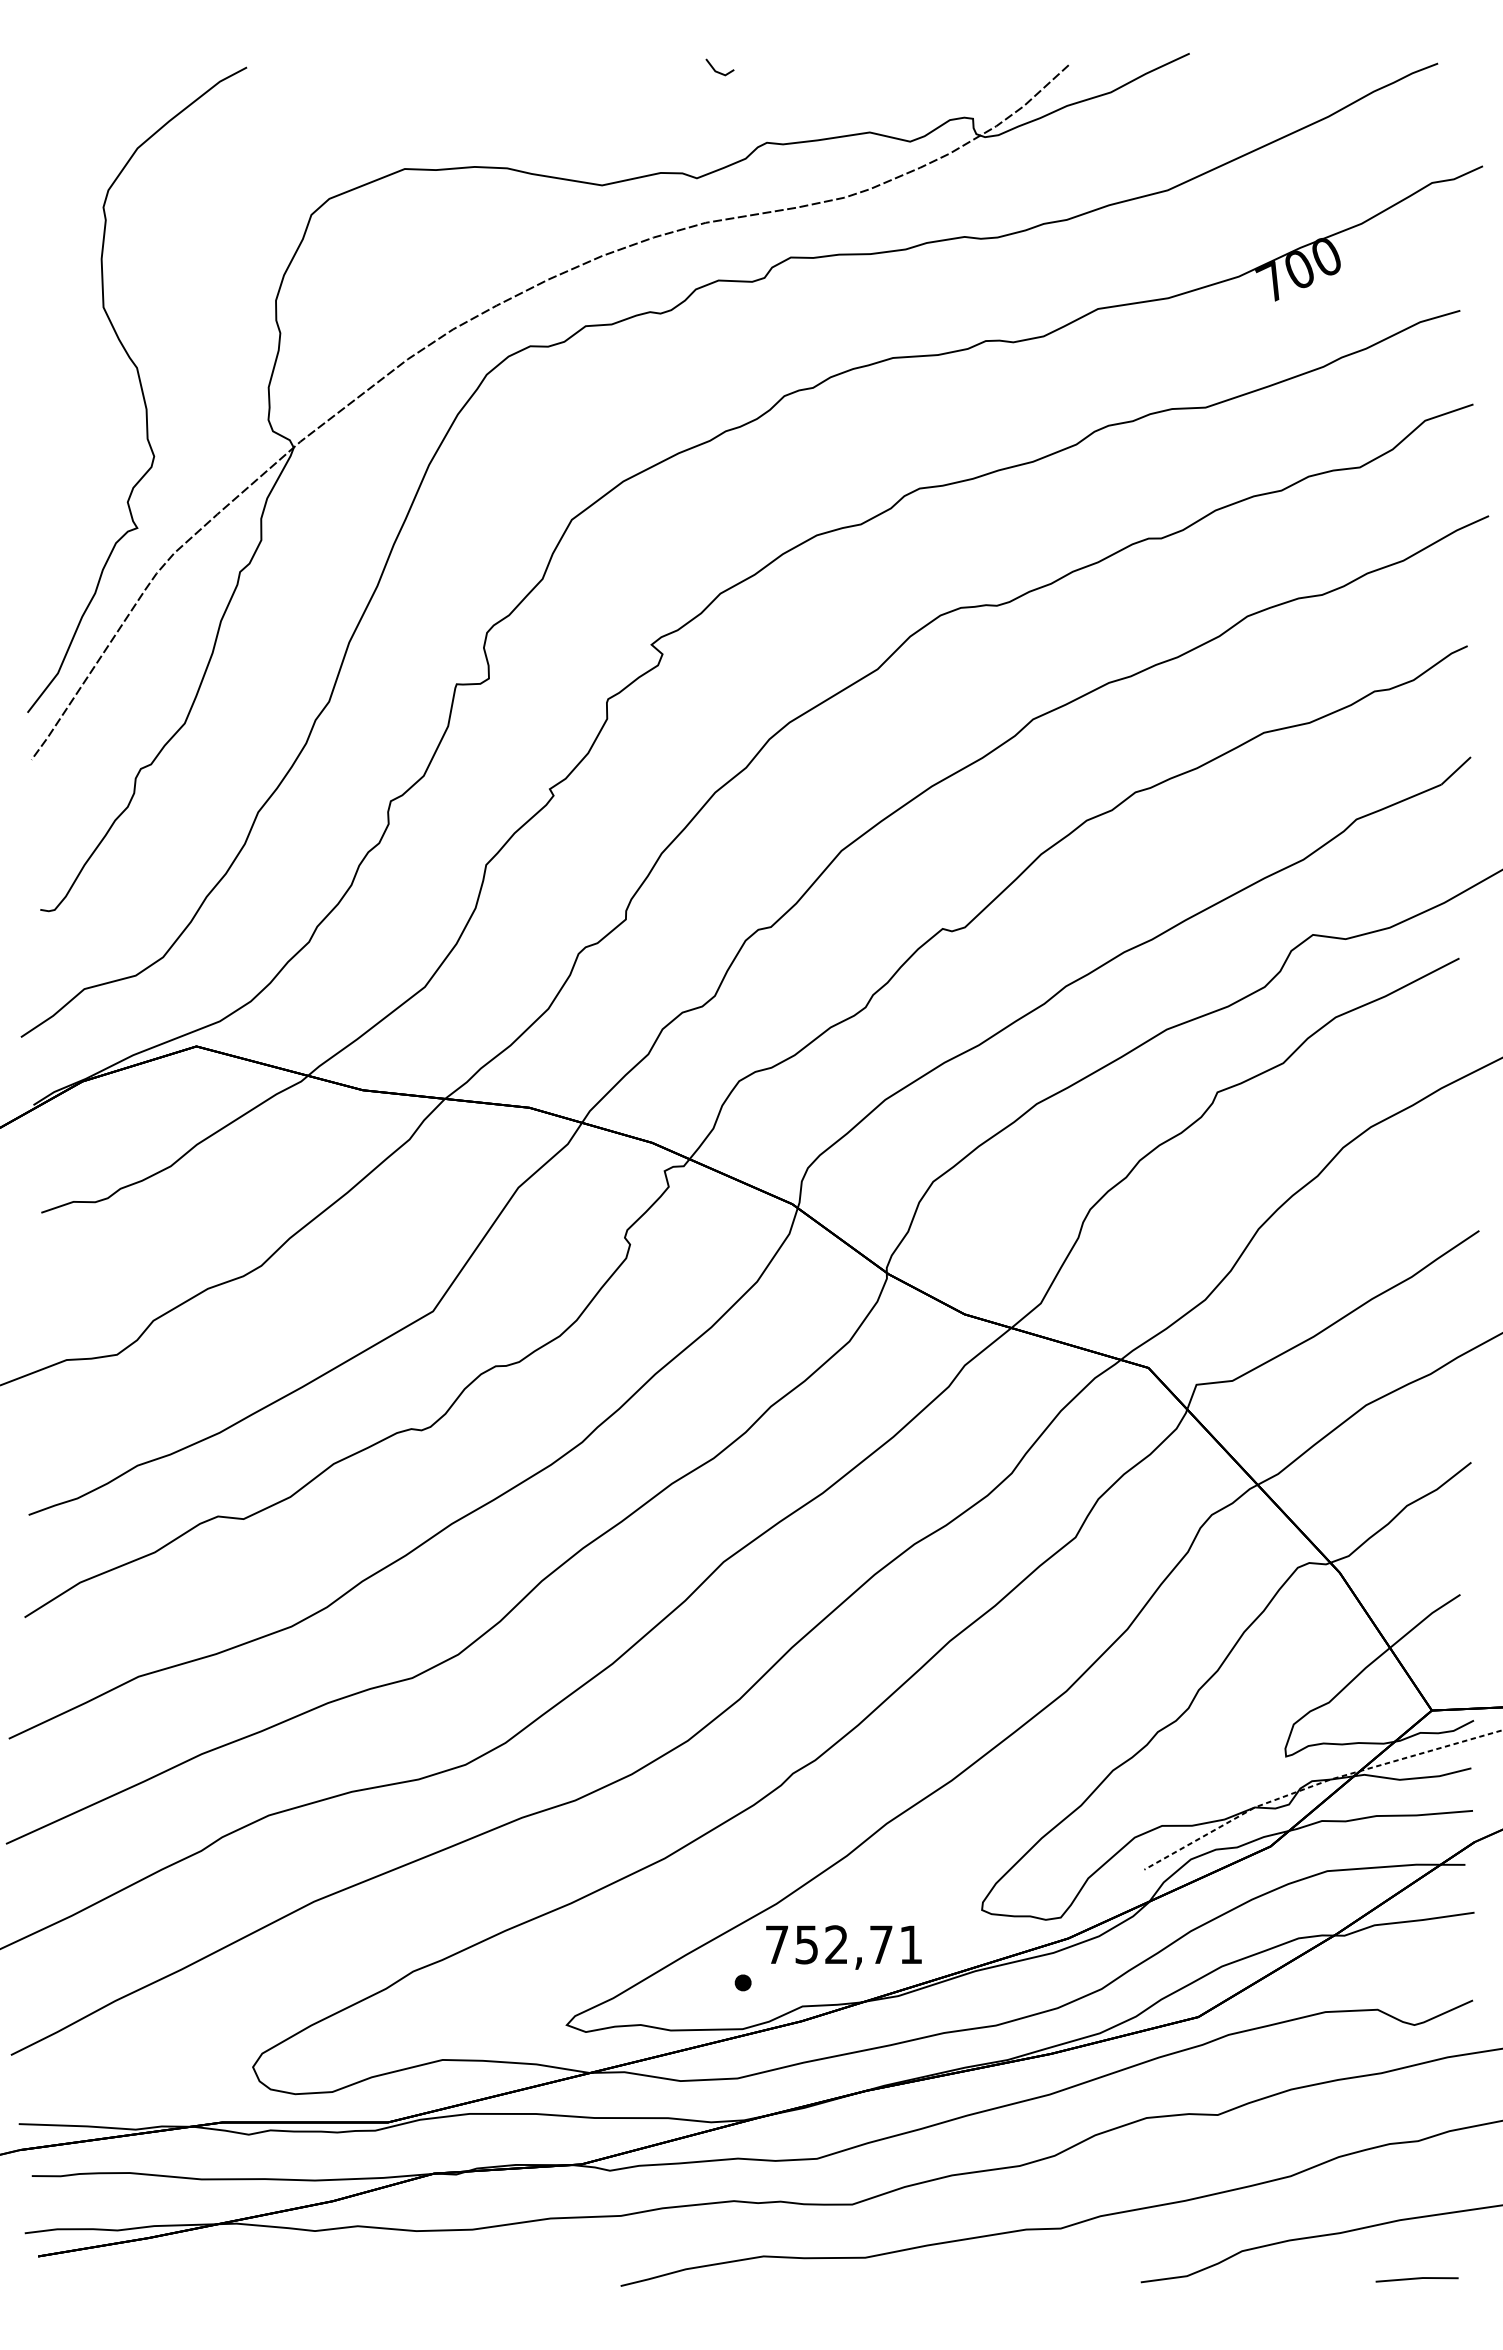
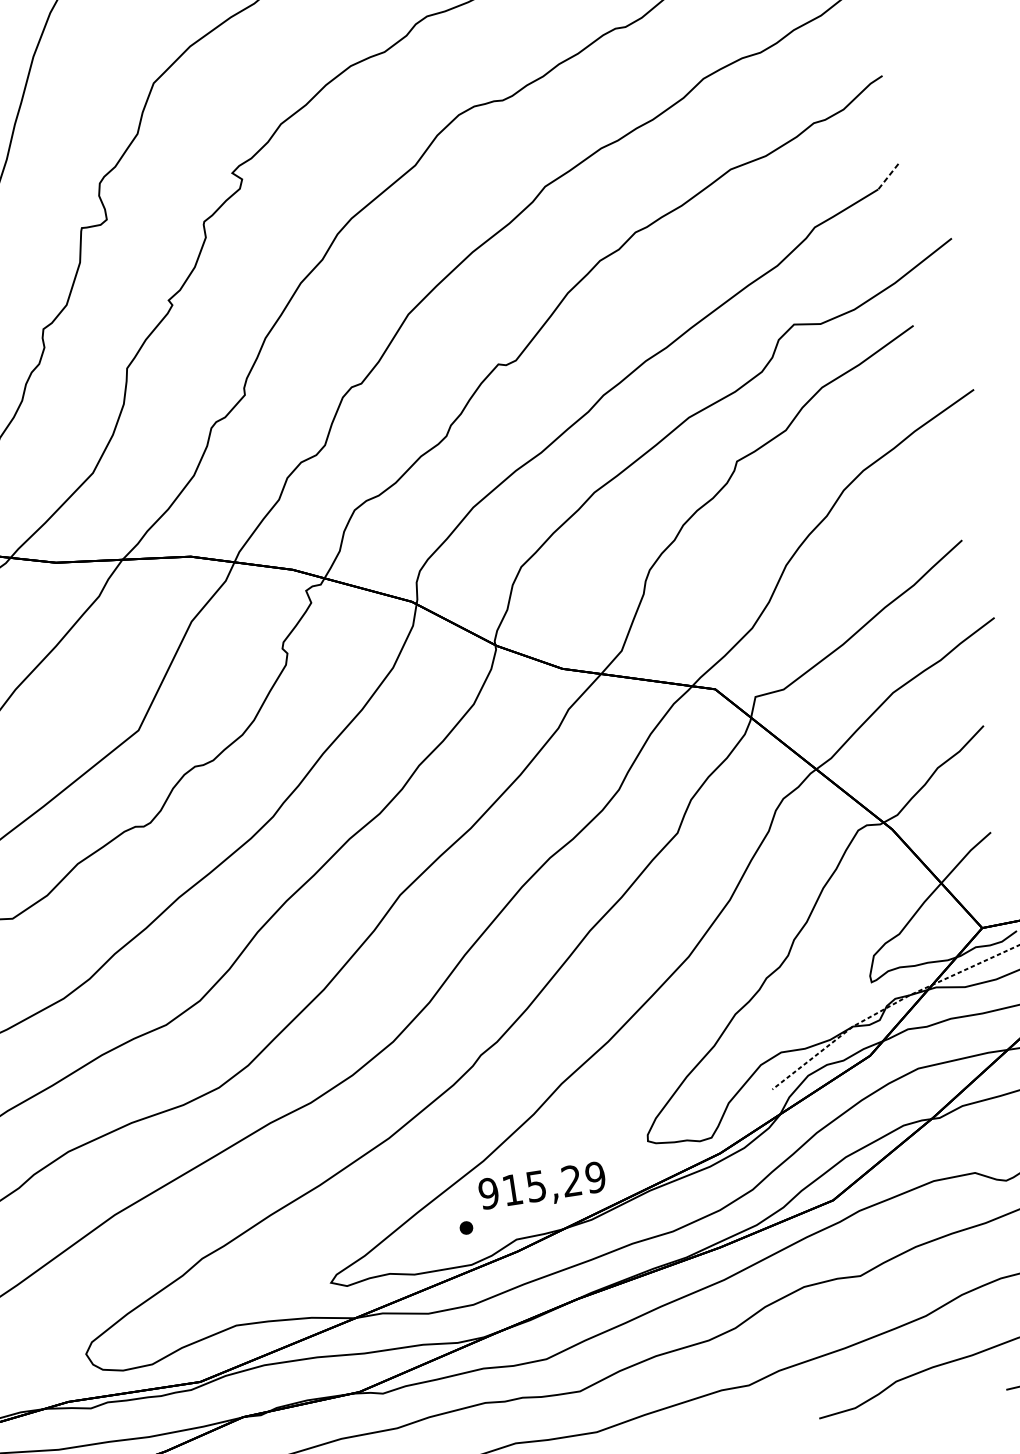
line: (1455, 771) -> (887, 177), solid -> dashed
text: (843, 1944) -> (541, 1185), 752,71 -> 915,29

